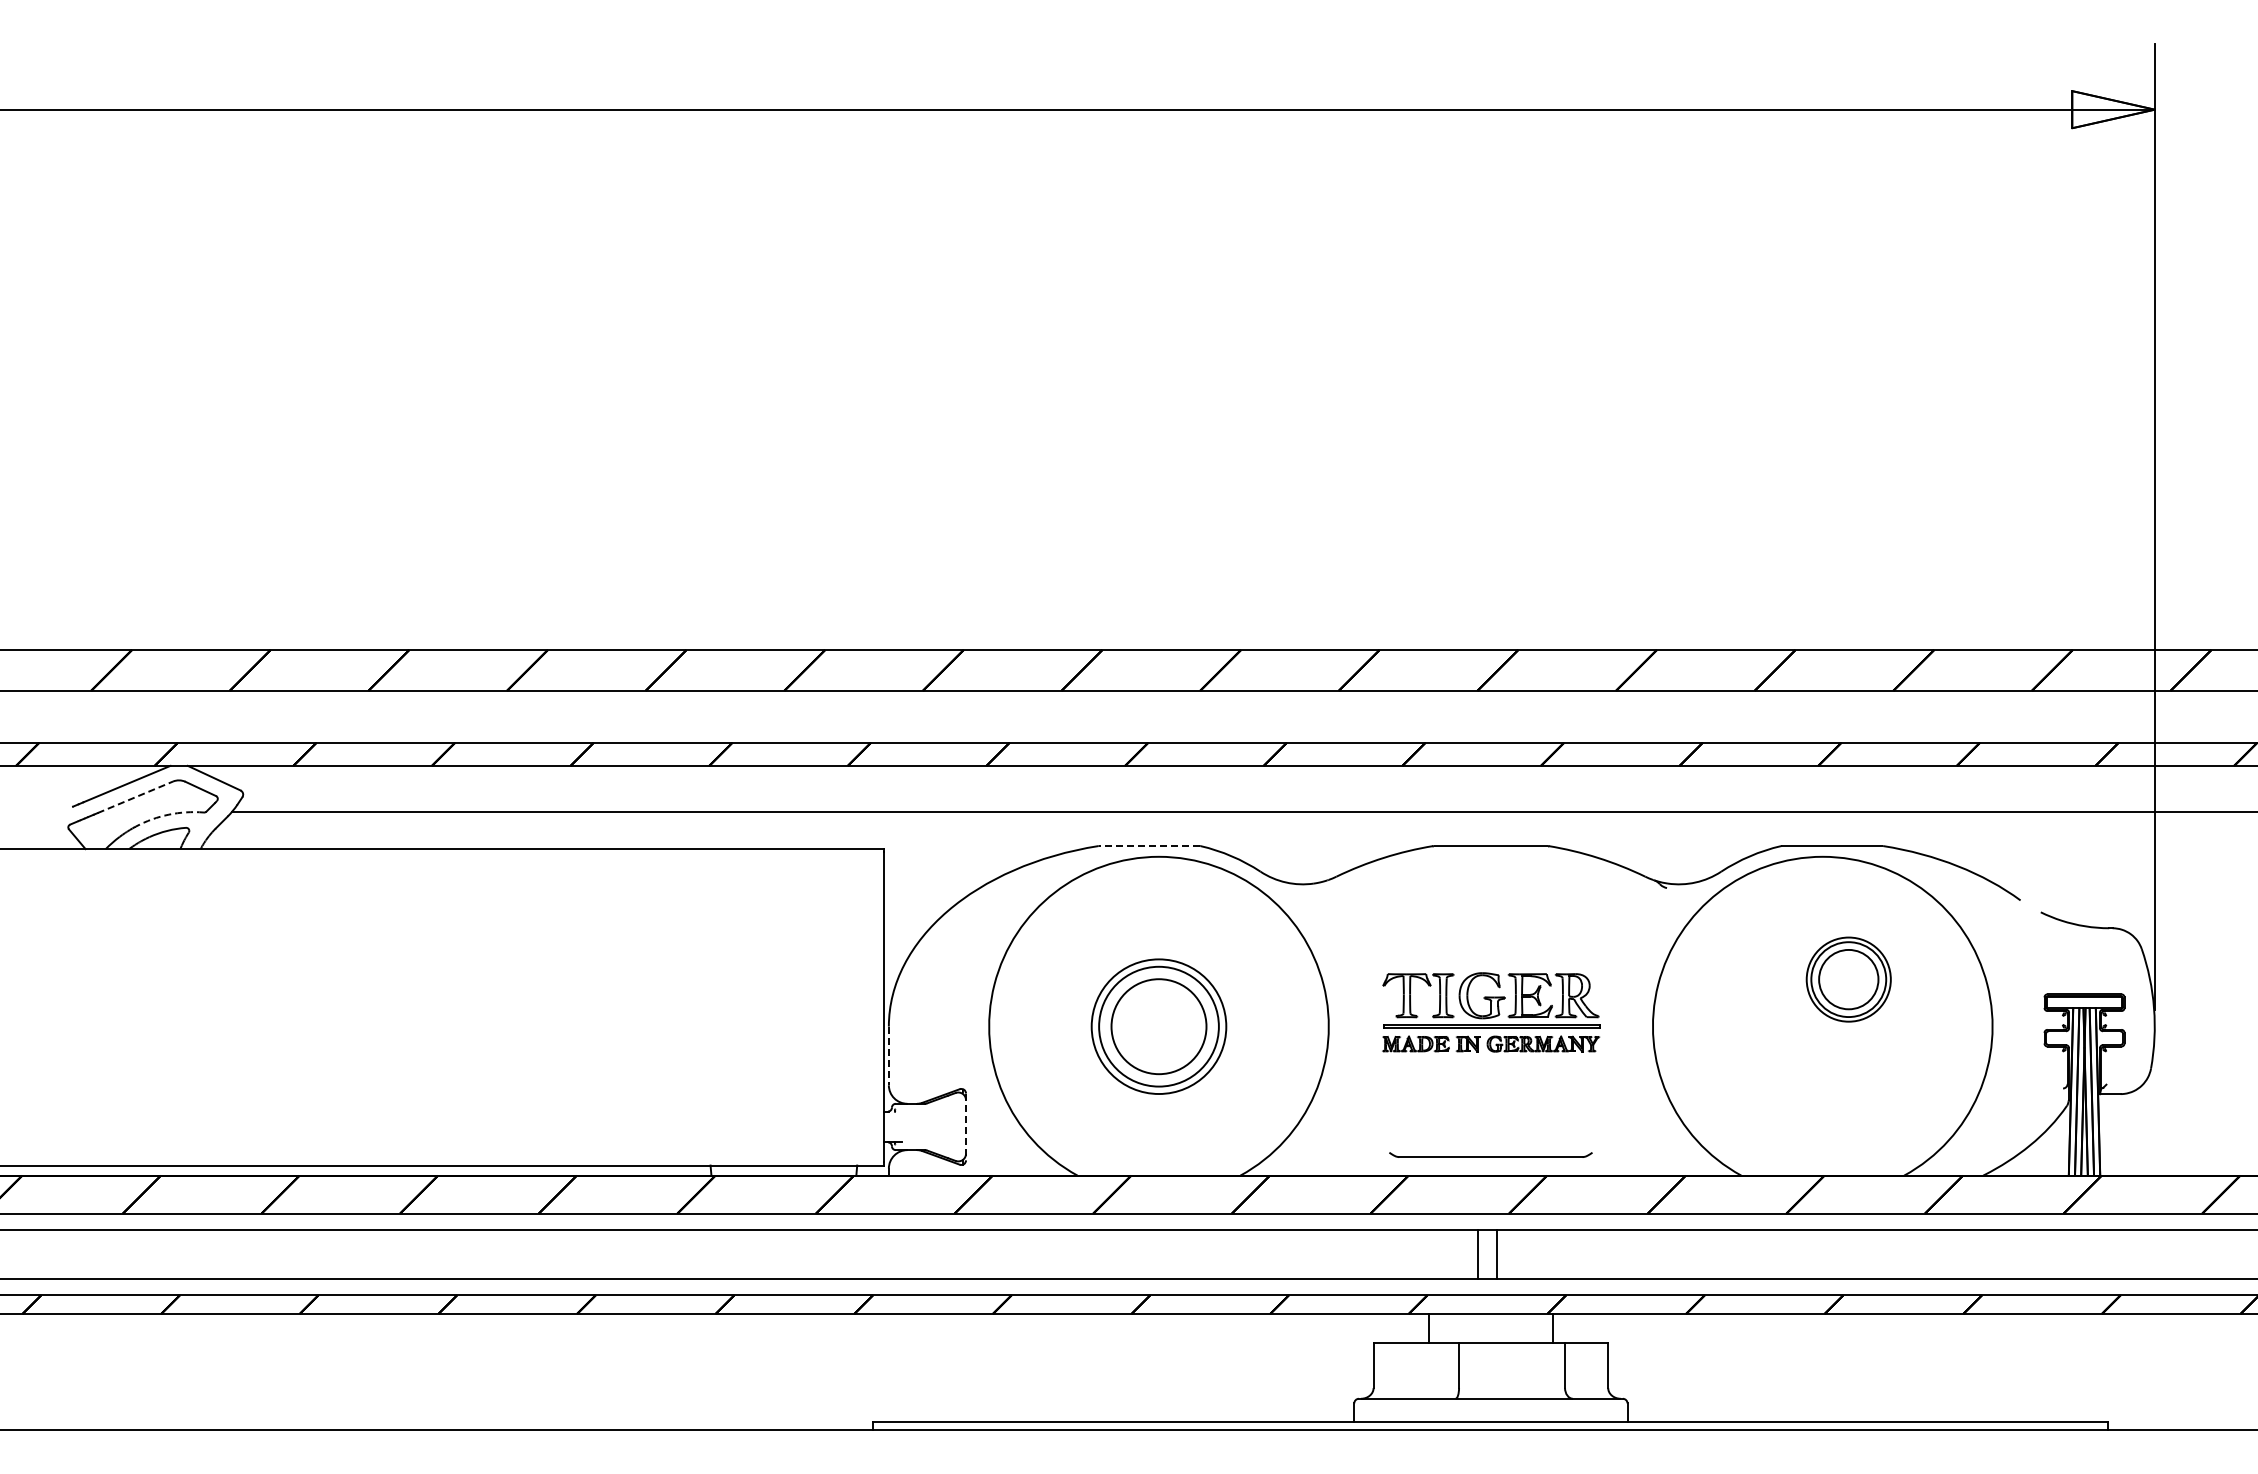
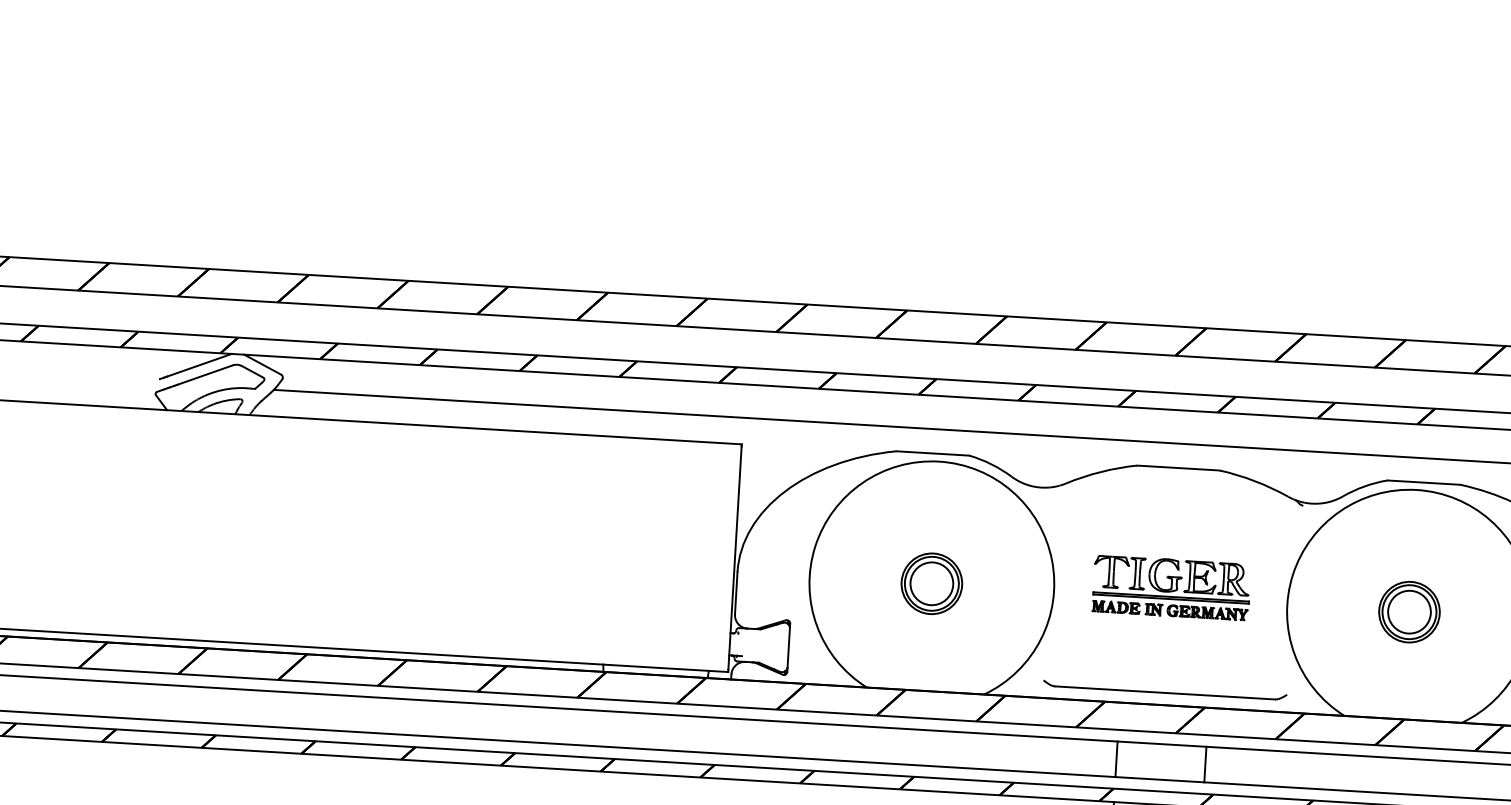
line: (135, 797) -> (205, 375), dashed -> solid
arc: (168, 814) -> (228, 388), dashed -> solid
line: (1148, 846) -> (932, 453), dashed -> solid
part: (1848, 979) -> (1409, 612), moved
part: (1158, 1026) -> (931, 583), size x0.62
line: (888, 1056) -> (735, 593), dashed -> solid
line: (966, 1127) -> (789, 648), dashed -> solid
part: (1490, 1154) -> (1164, 689), size x1.67
line: (1477, 1254) -> (1205, 764), moved
line: (1497, 1254) -> (1116, 759), moved

